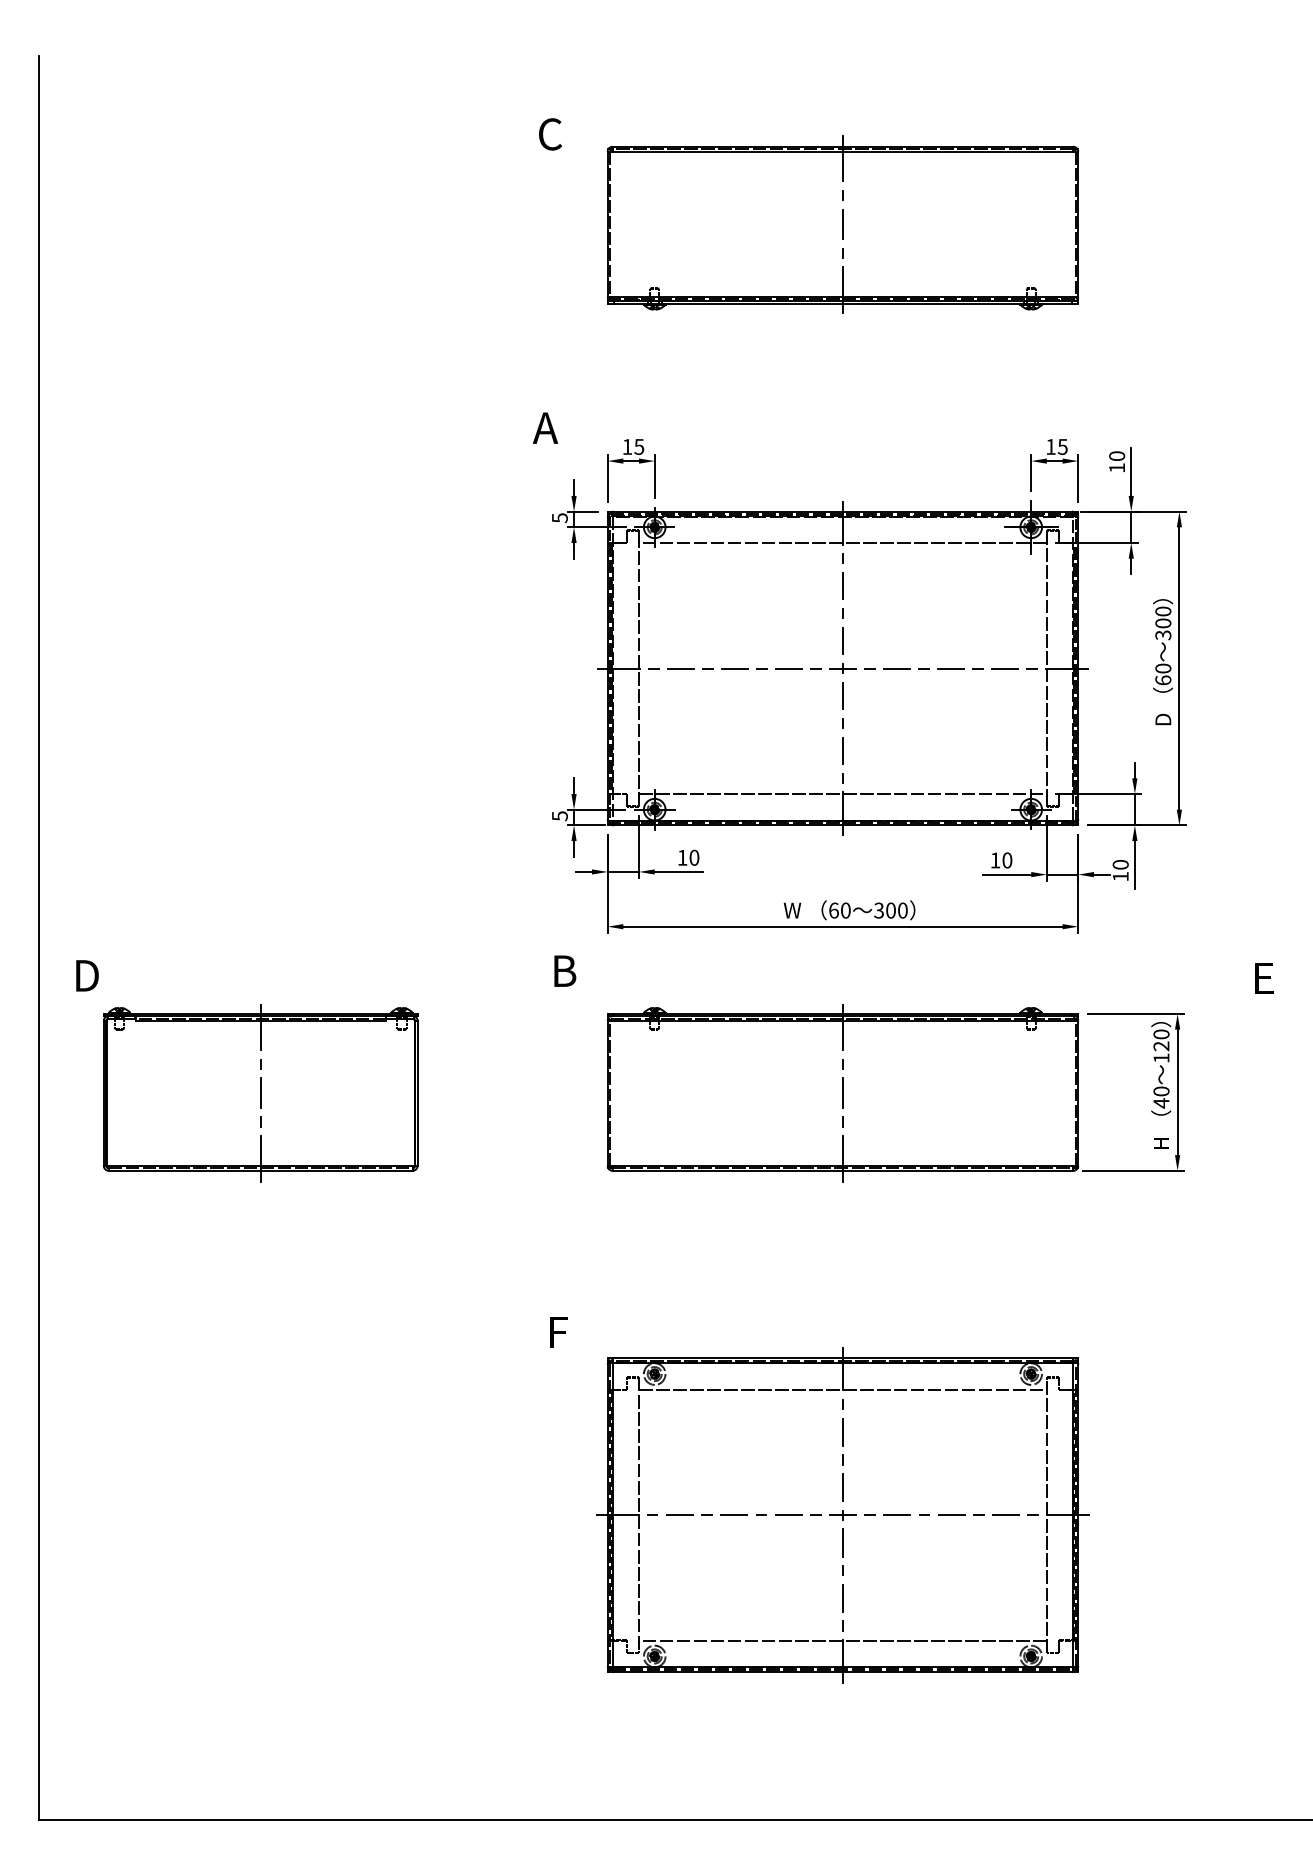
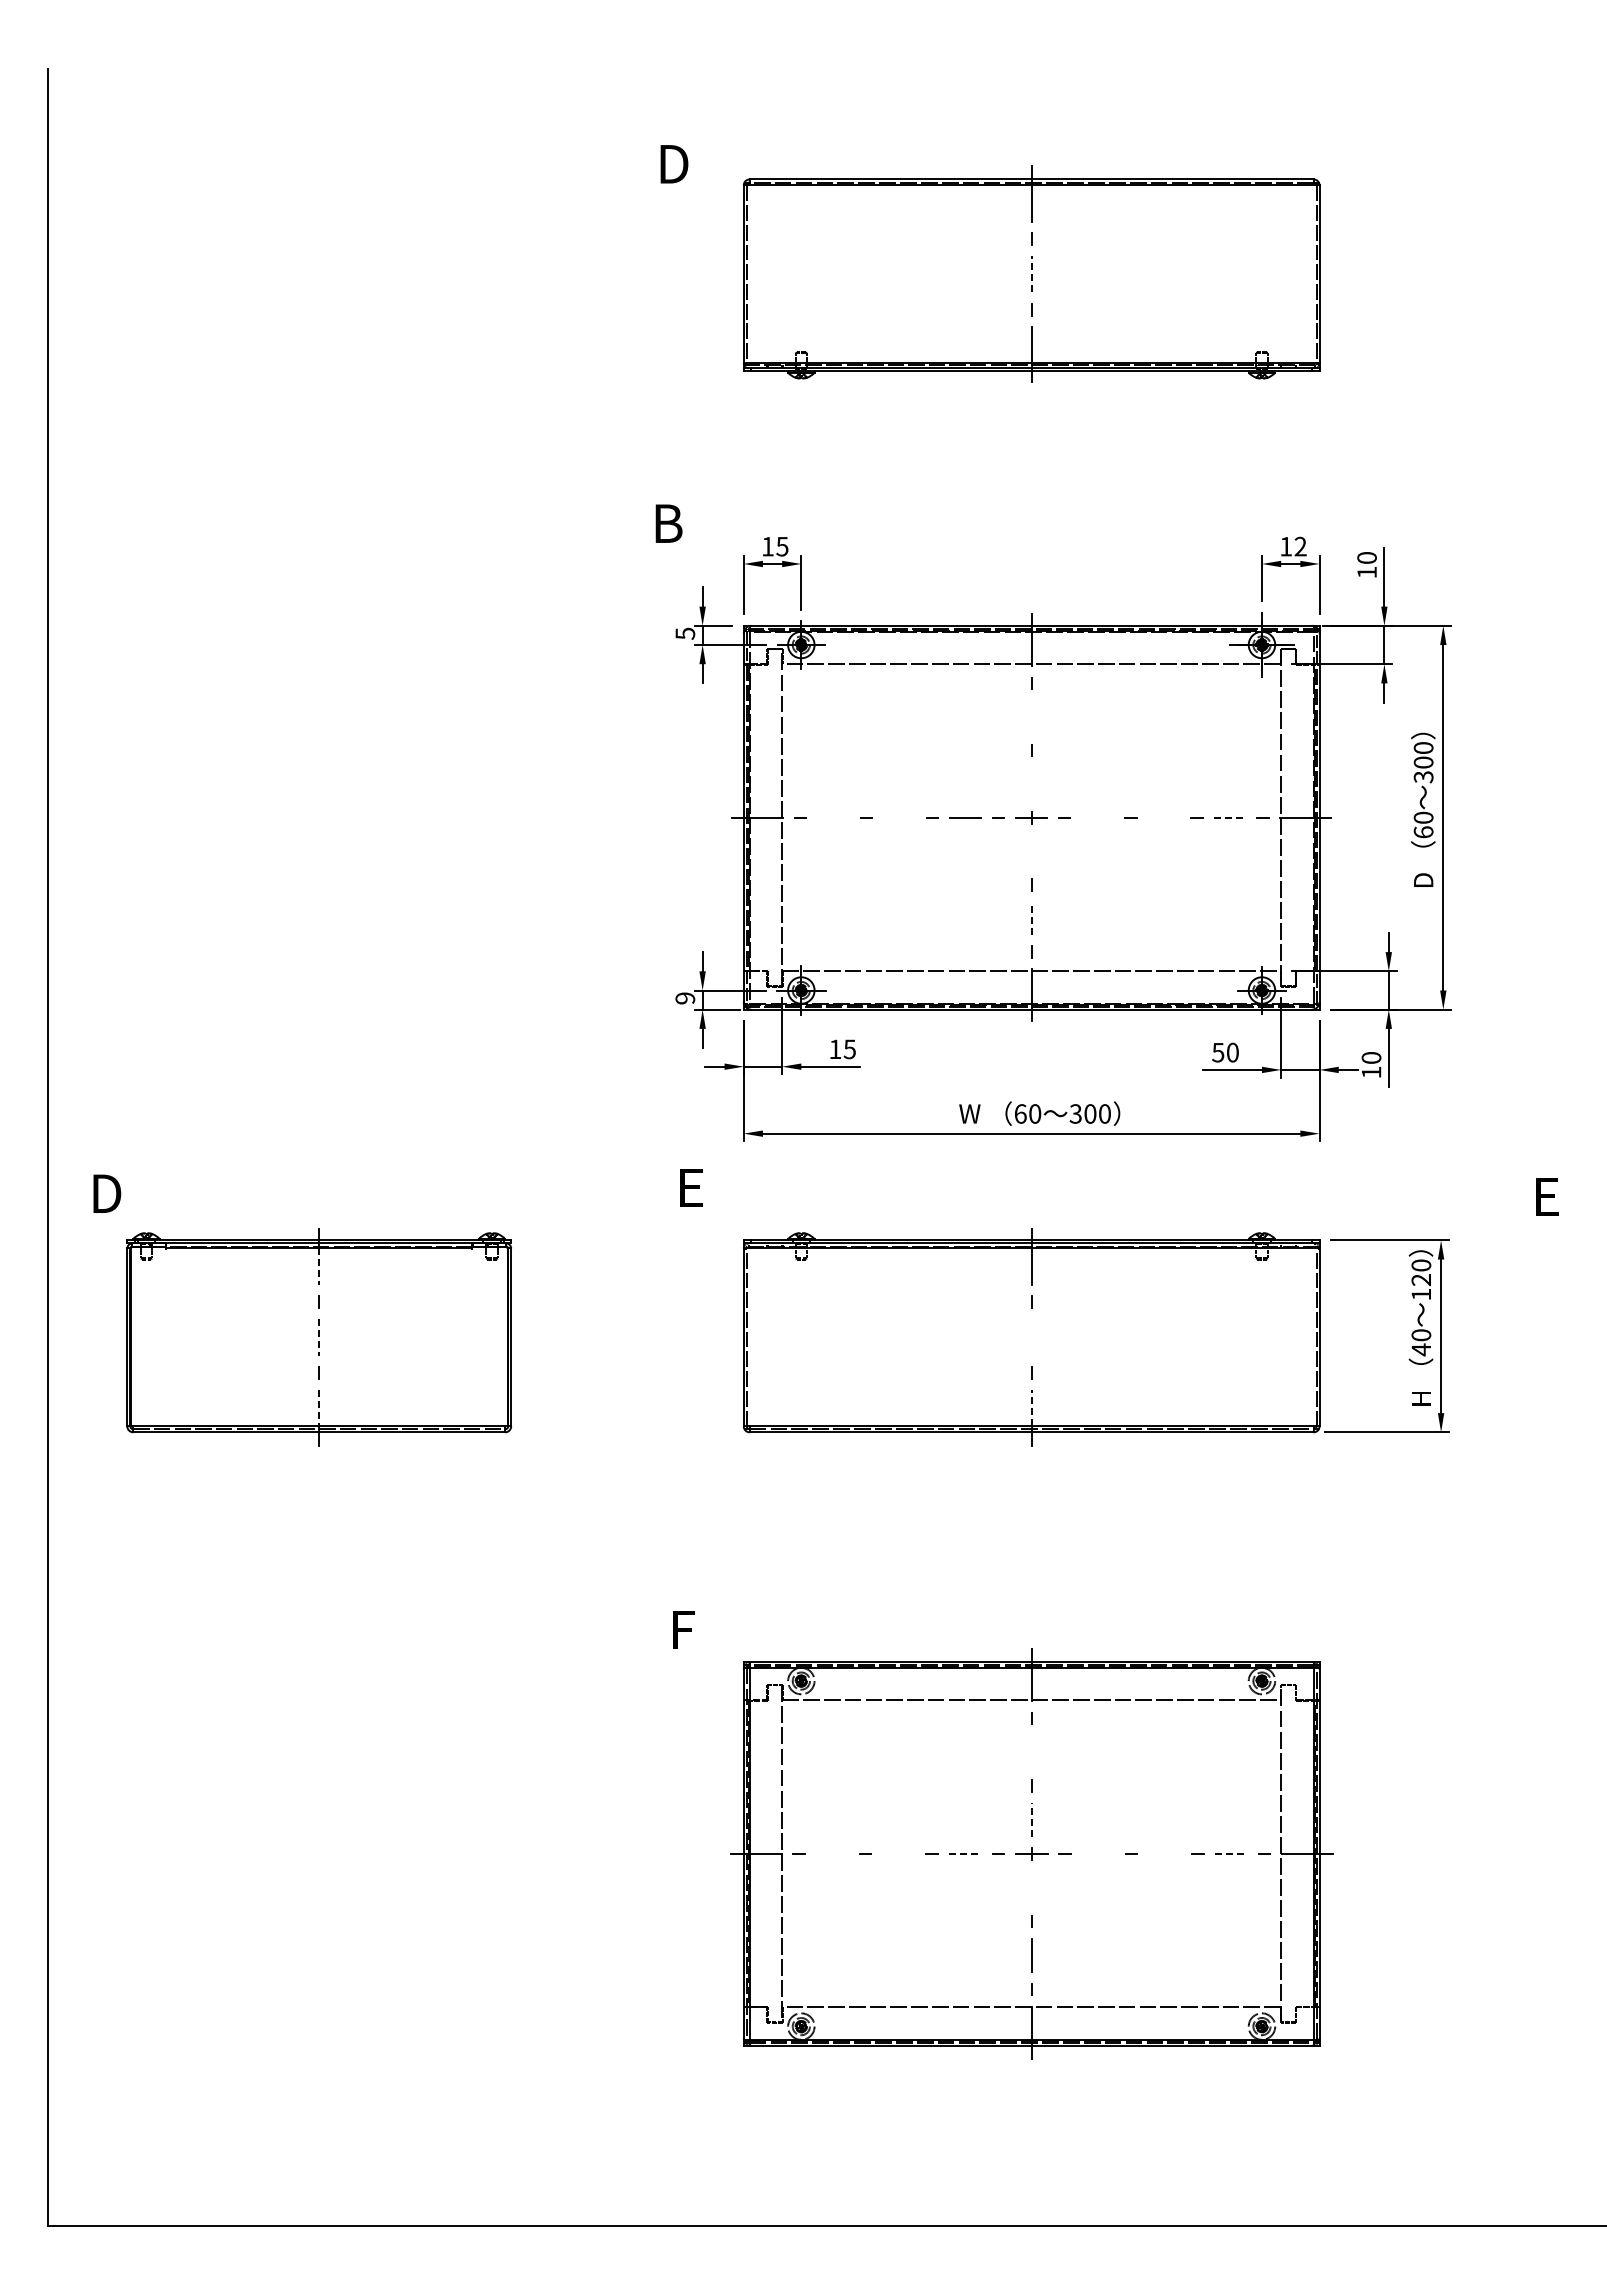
text: (550, 134) -> (673, 164), C -> D
line: (842, 223) -> (1031, 273), solid -> dashed
text: (545, 428) -> (667, 523), A -> B
text: (1062, 446) -> (1300, 546), 15 -> 12
line: (842, 585) -> (1031, 716), removed
line: (842, 640) -> (1031, 783), removed
line: (681, 668) -> (833, 817), removed
line: (734, 668) -> (899, 817), removed
line: (896, 668) -> (1097, 817), removed
line: (950, 668) -> (1163, 817), removed
line: (1004, 668) -> (1229, 817), solid -> dashed
line: (842, 696) -> (1031, 851), removed
line: (842, 750) -> (1031, 918), solid -> dashed
text: (560, 816) -> (685, 998), 5 -> 9
text: (694, 857) -> (849, 1049), 10 -> 15
text: (995, 860) -> (1218, 1052), 10 -> 50
text: (564, 971) -> (691, 1188), B -> E
line: (260, 1036) -> (319, 1267), solid -> dashed
line: (260, 1093) -> (319, 1337), solid -> dashed
line: (842, 1093) -> (1031, 1337), removed
line: (842, 1150) -> (1031, 1407), solid -> dashed
line: (260, 1151) -> (319, 1408), solid -> dashed
line: (842, 1431) -> (1031, 1751), removed
line: (842, 1487) -> (1031, 1819), solid -> dashed
line: (679, 1515) -> (831, 1853), removed
line: (734, 1515) -> (898, 1853), removed
line: (788, 1515) -> (965, 1853), solid -> dashed
line: (897, 1515) -> (1098, 1853), removed
line: (951, 1515) -> (1164, 1853), removed
line: (1006, 1515) -> (1231, 1853), solid -> dashed
line: (842, 1542) -> (1031, 1887), removed

